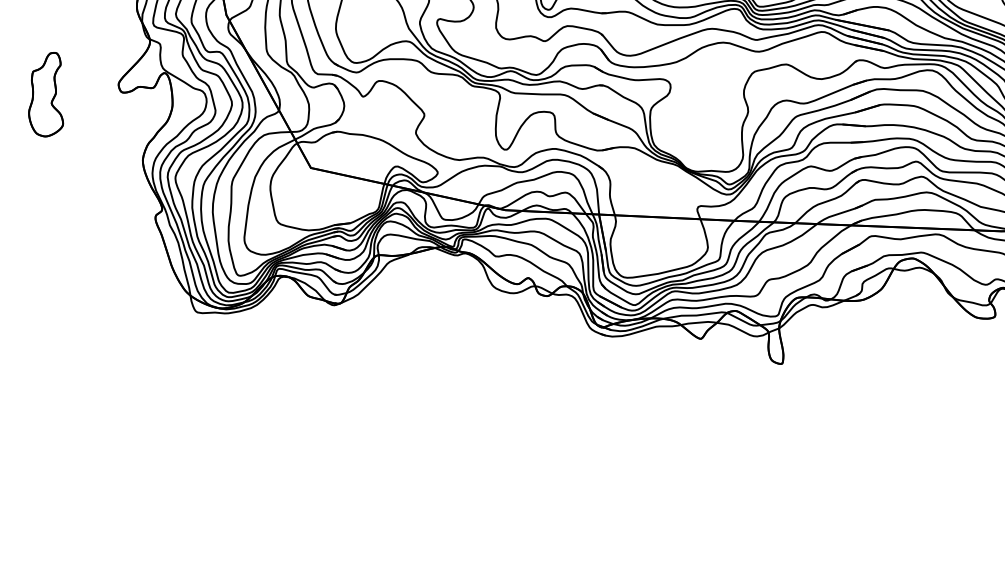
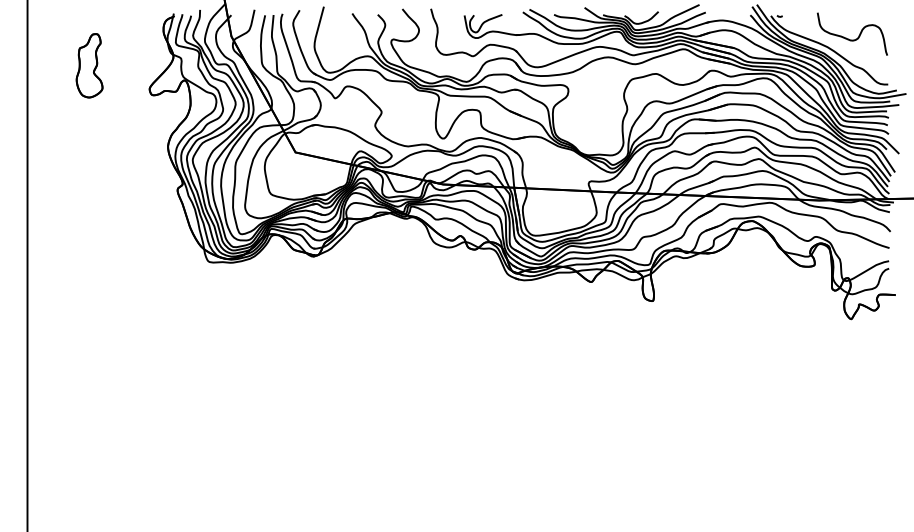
part: (45, 94) -> (89, 65), moved

